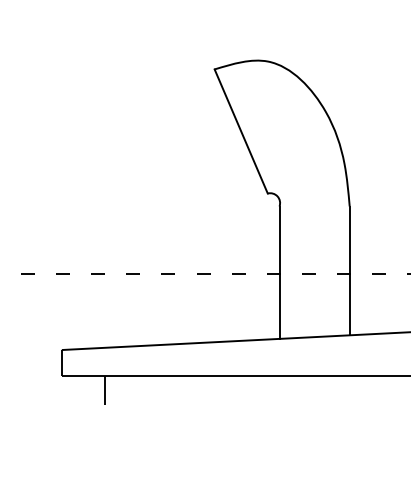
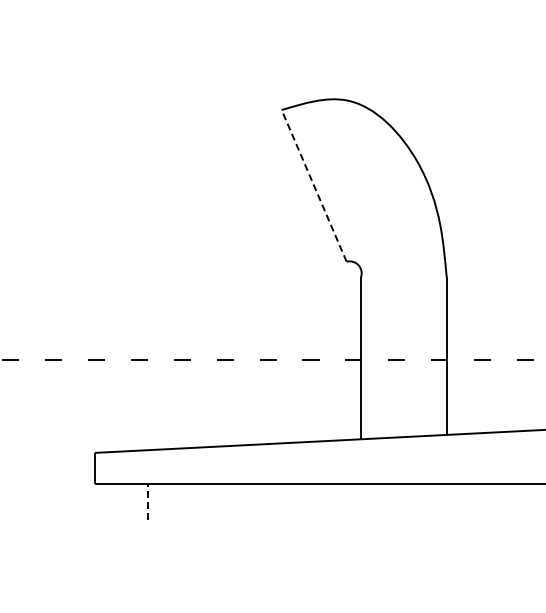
line: (240, 131) -> (313, 185), solid -> dashed
line: (104, 390) -> (147, 502), solid -> dashed

